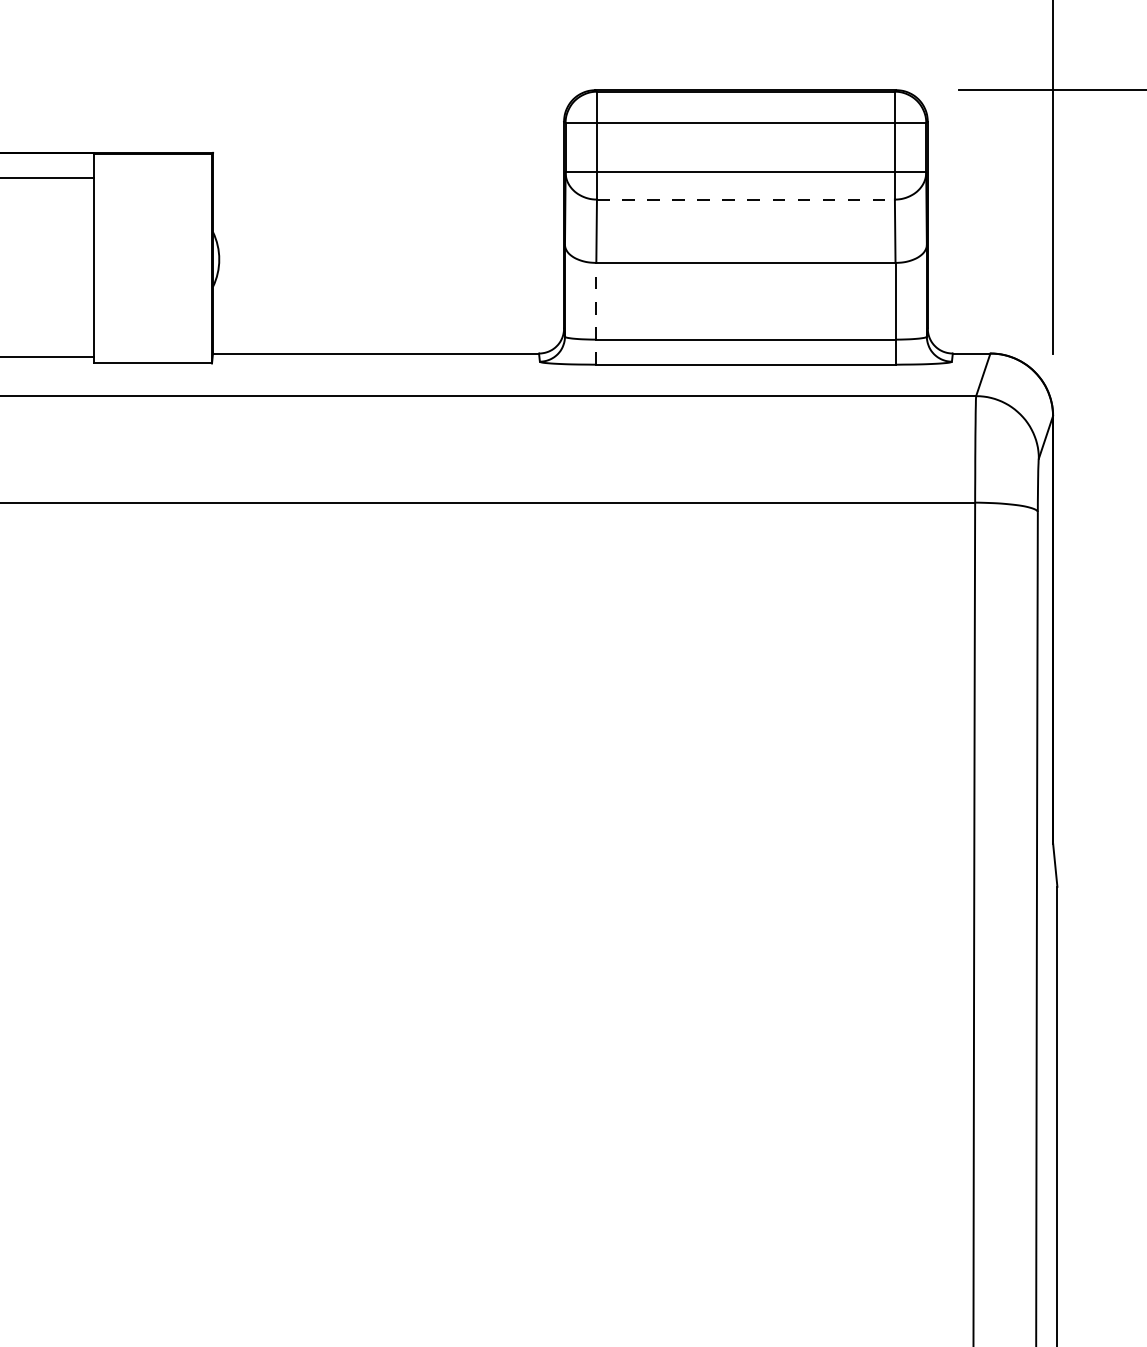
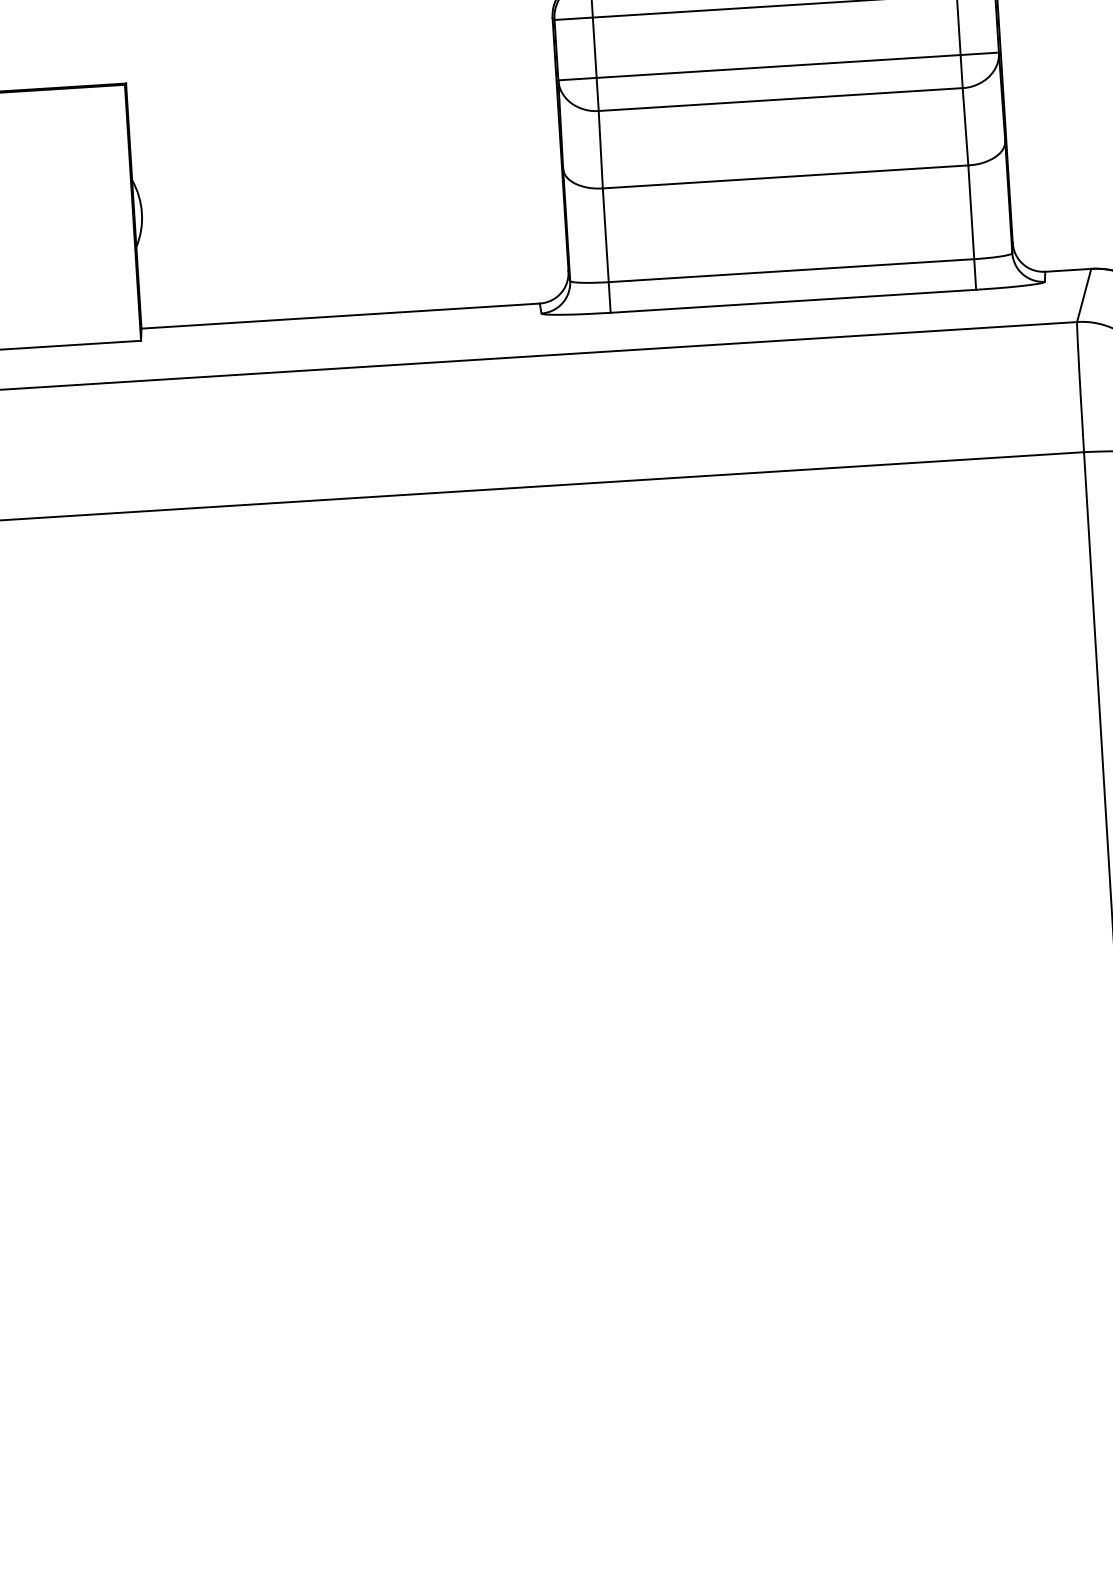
line: (745, 199) -> (780, 99), dashed -> solid
line: (596, 313) -> (606, 250), dashed -> solid

